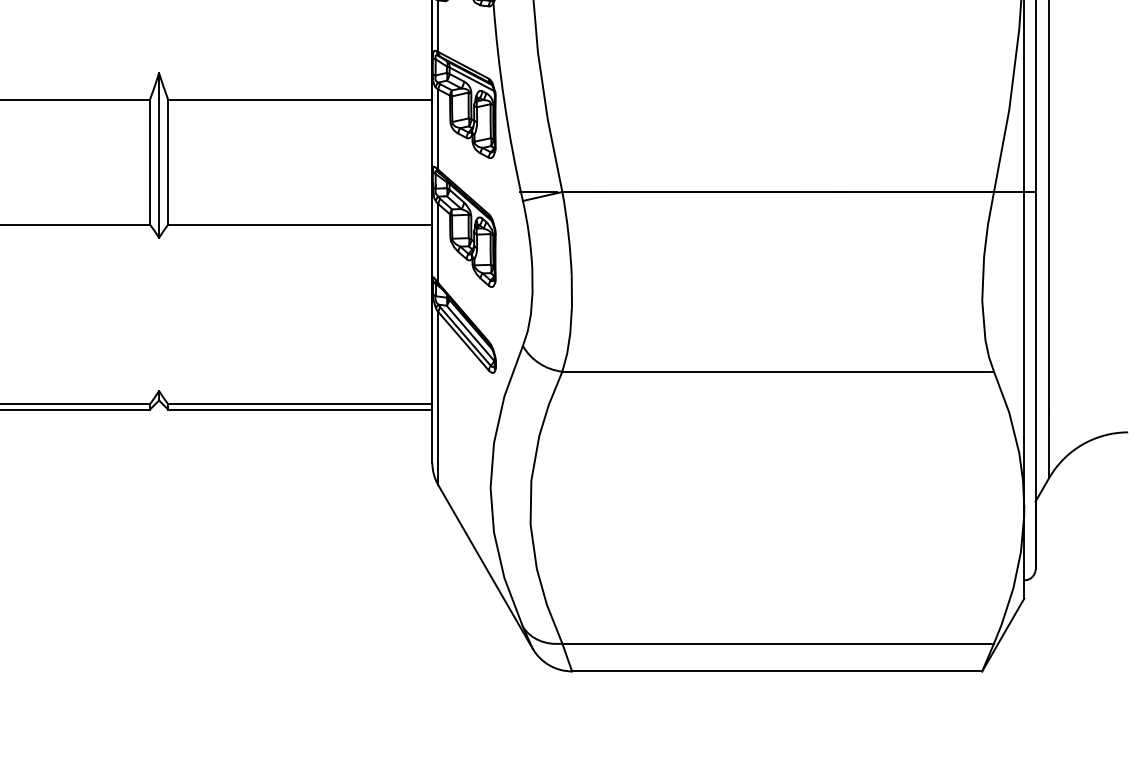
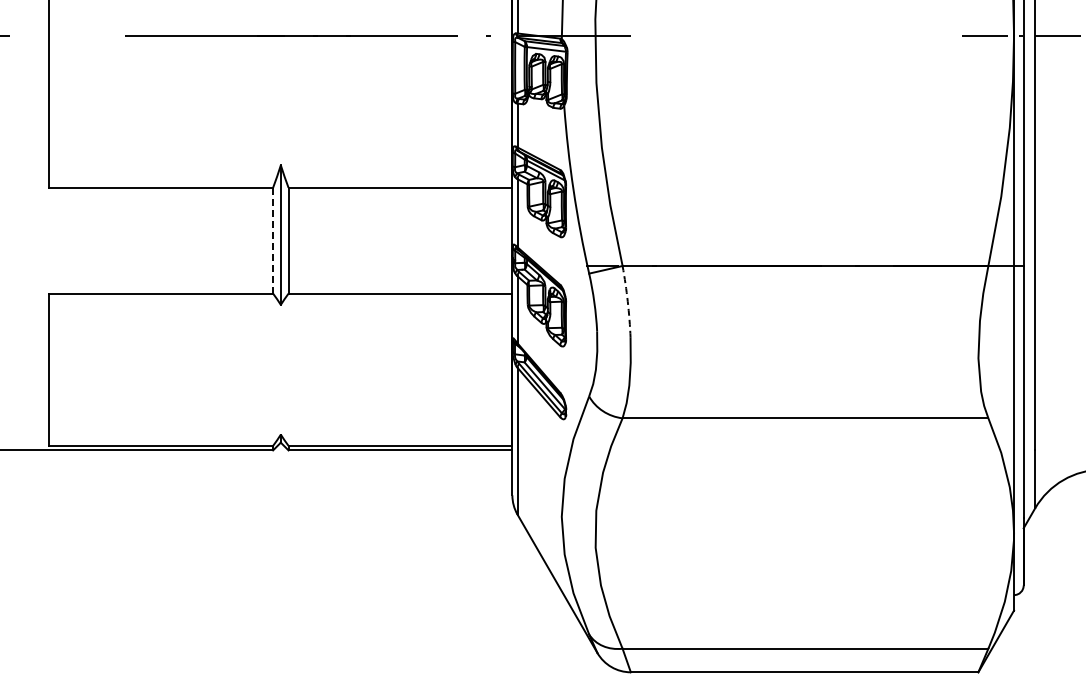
line: (150, 161) -> (273, 240), solid -> dashed
arc: (568, 233) -> (627, 301), solid -> dashed

